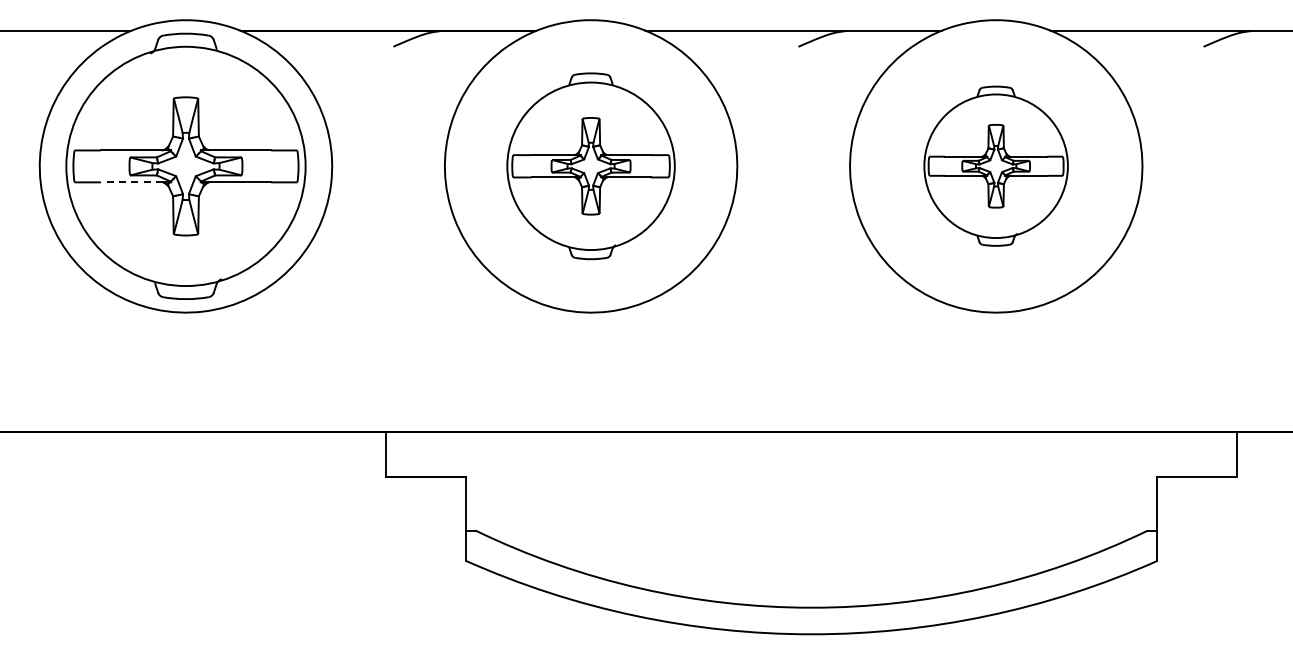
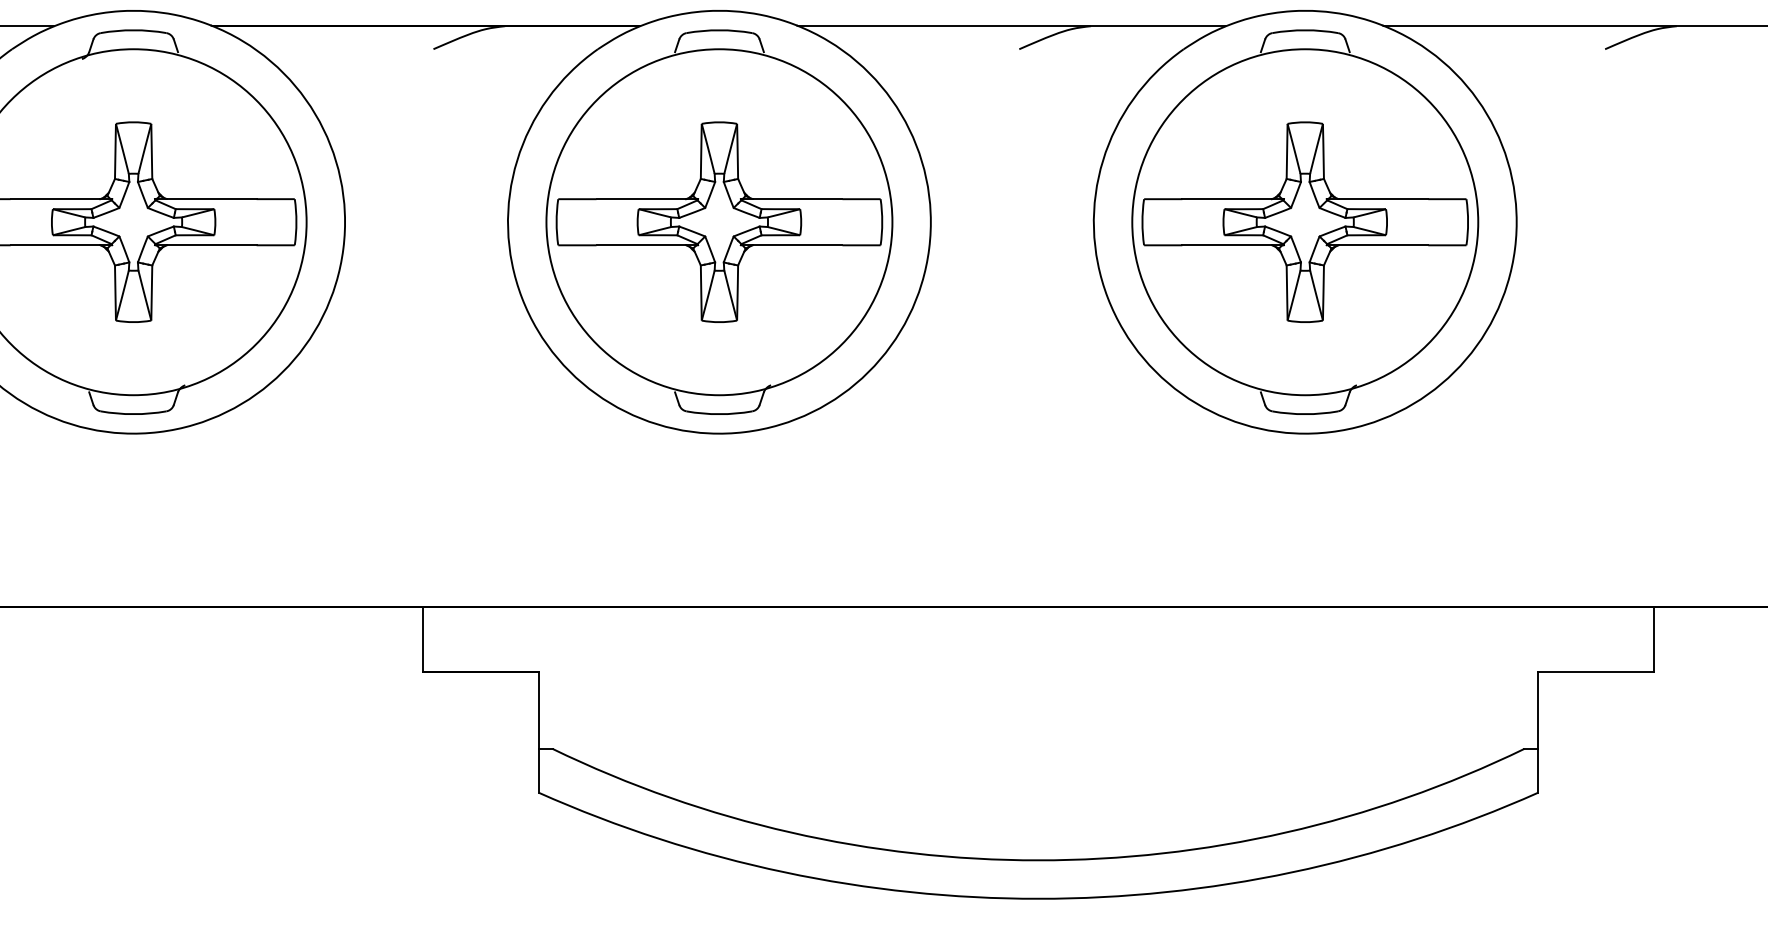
part: (590, 165) -> (718, 220), size x1.43
part: (995, 165) -> (1304, 220), size x1.67
line: (131, 182) -> (54, 245), dashed -> solid

